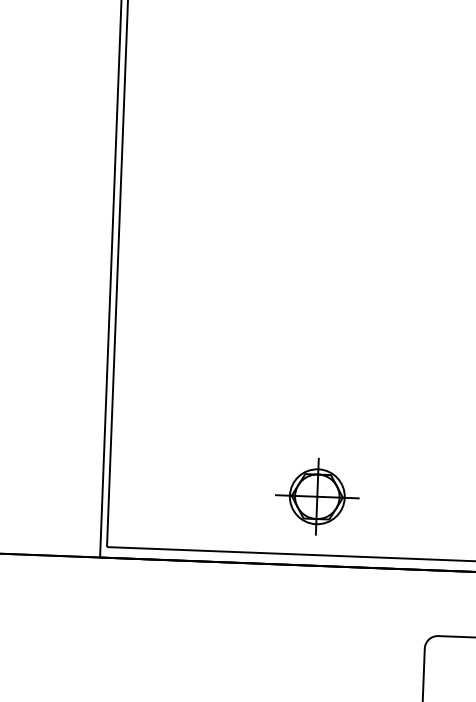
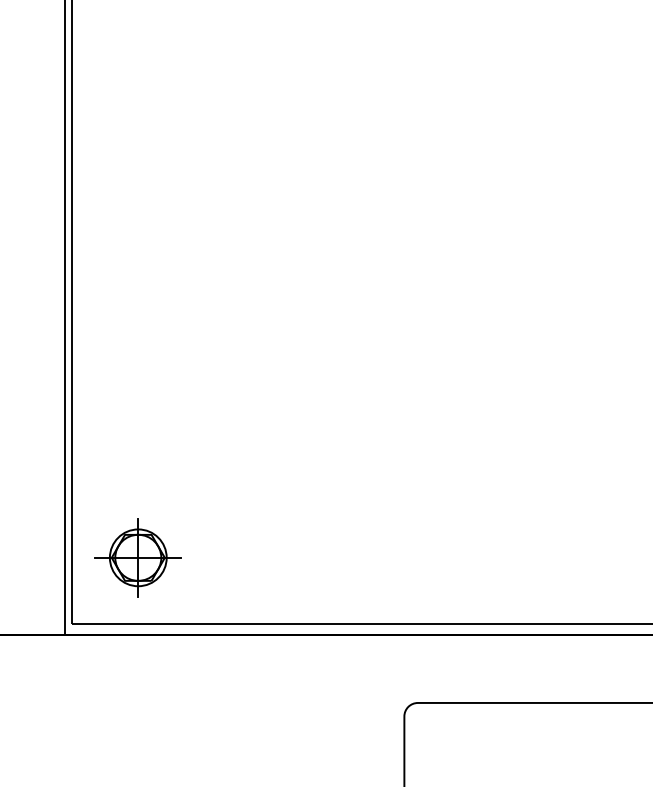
part: (316, 496) -> (137, 557), moved

